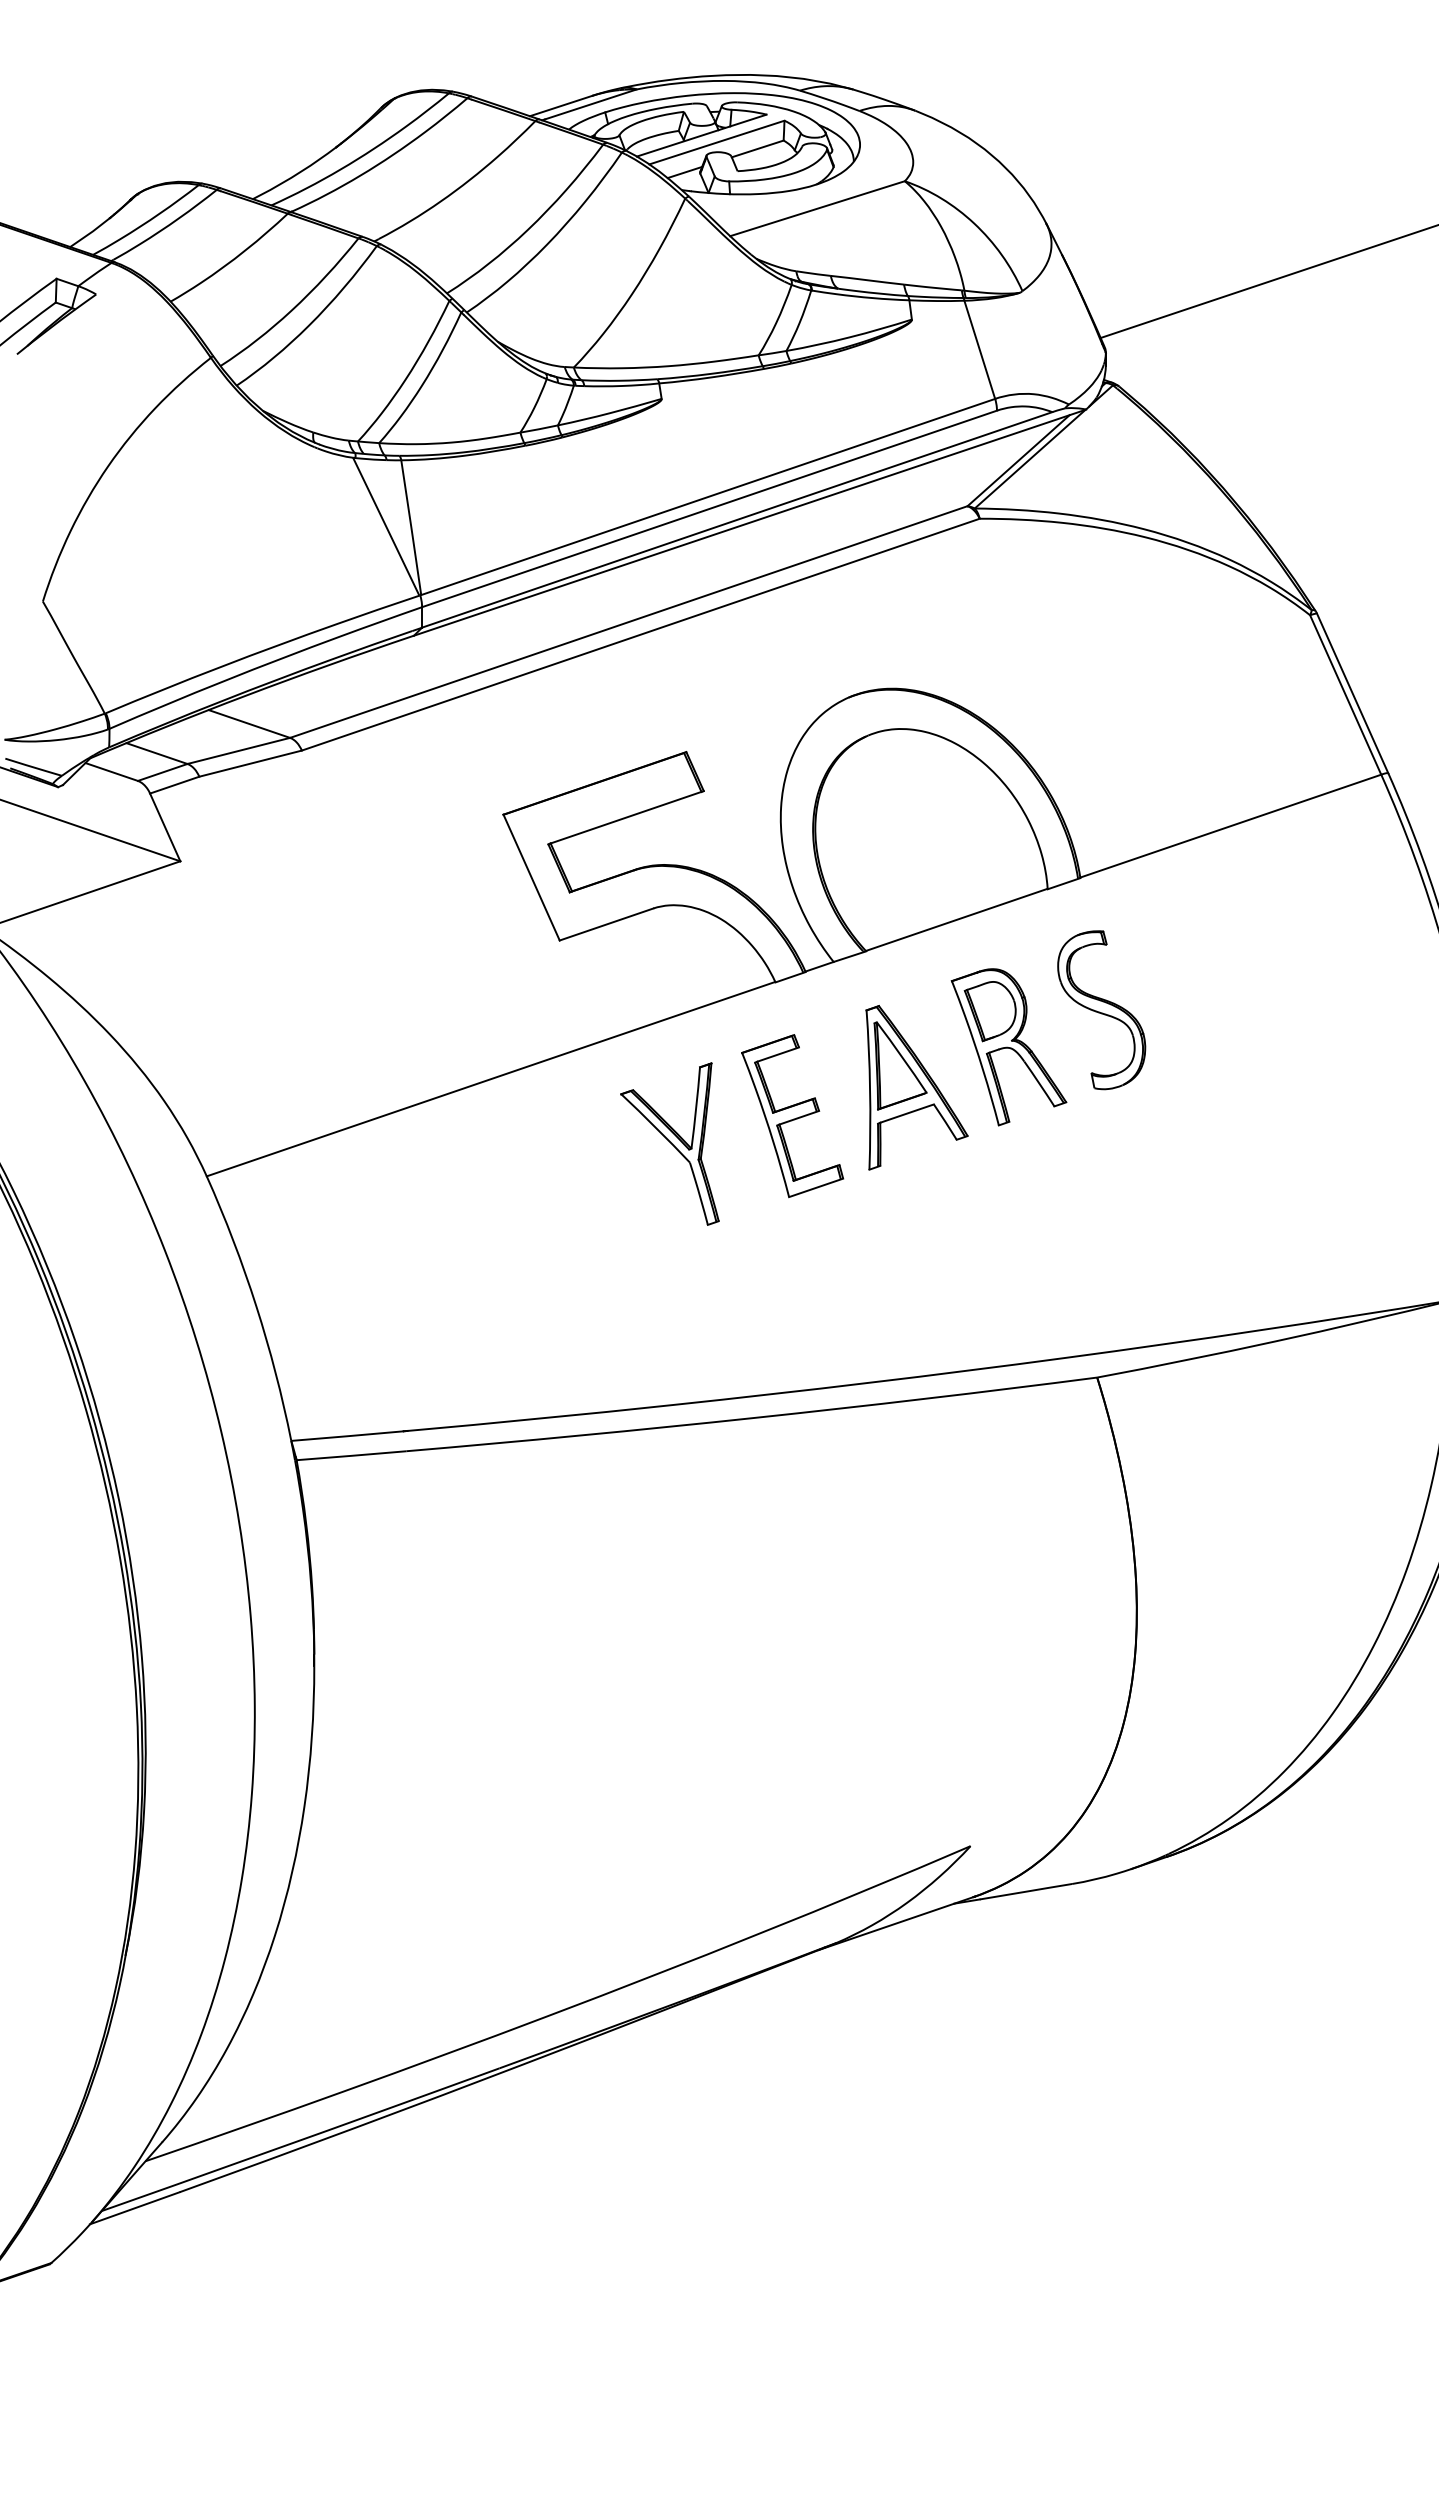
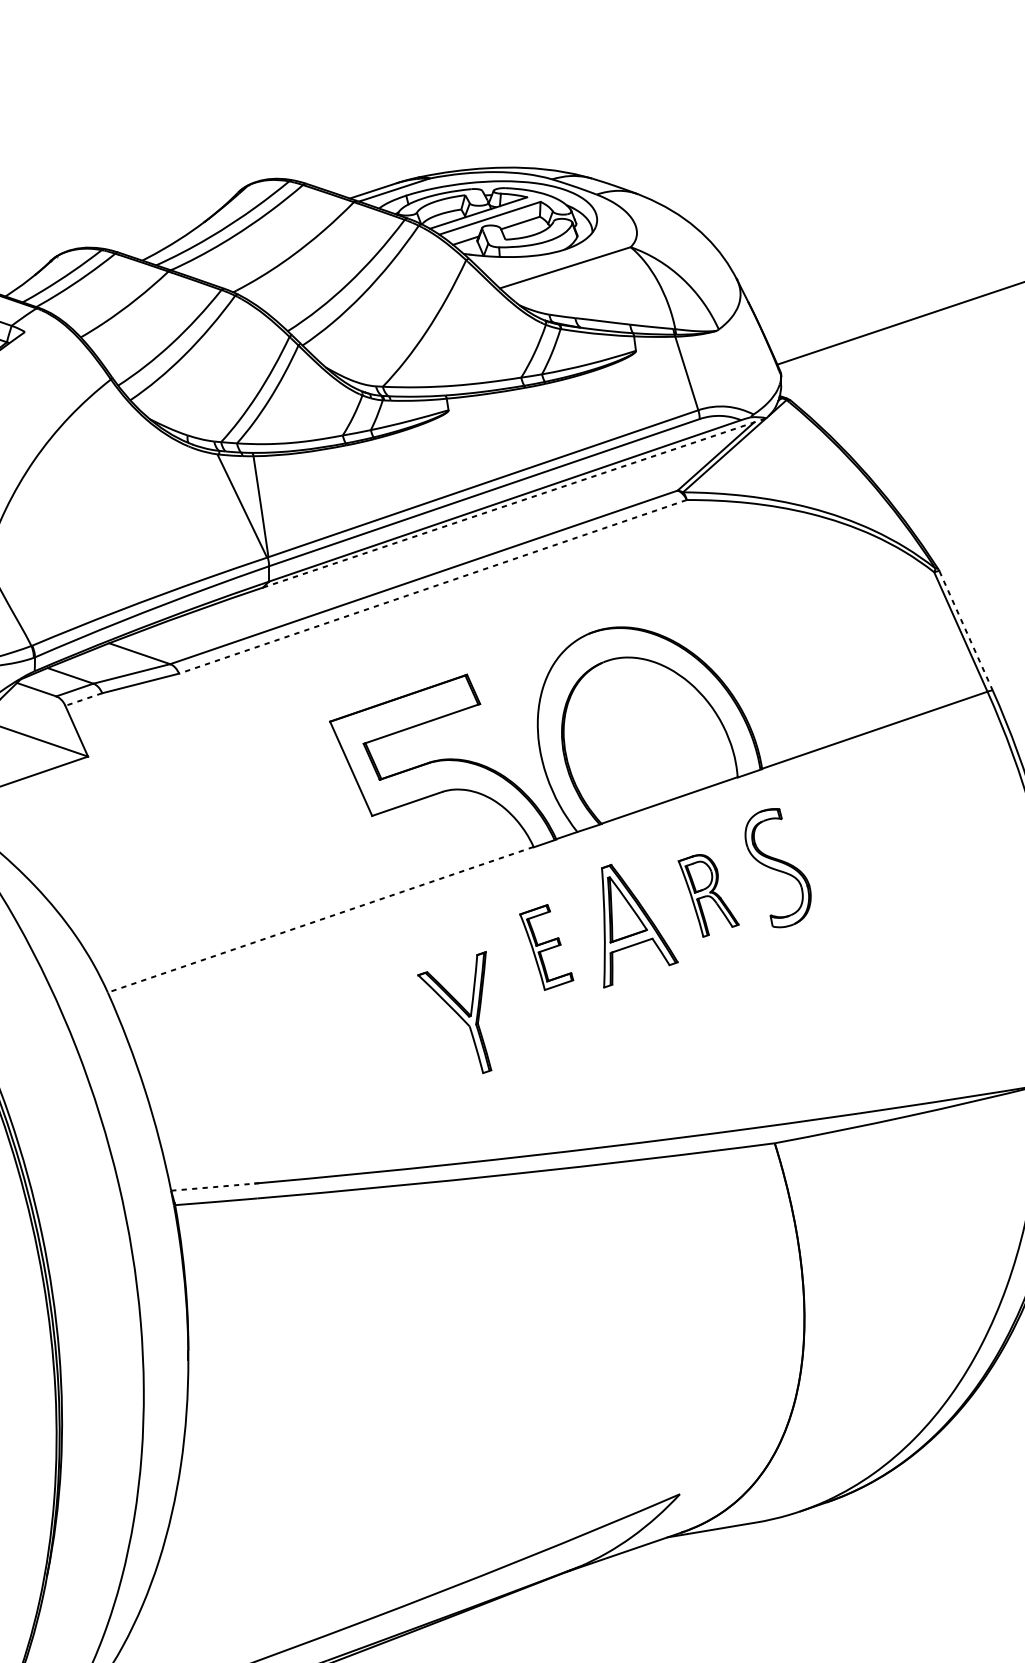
line: (750, 522) -> (515, 502), solid -> dashed
line: (640, 634) -> (432, 586), solid -> dashed
line: (1352, 694) -> (965, 631), solid -> dashed
line: (174, 785) -> (83, 699), solid -> dashed
part: (1008, 1047) -> (708, 896), size x0.7
line: (490, 1079) -> (320, 920), solid -> dashed
part: (792, 1116) -> (546, 947), size x0.7
part: (669, 1143) -> (454, 1012), moved
arc: (347, 1436) -> (213, 1187), solid -> dashed

